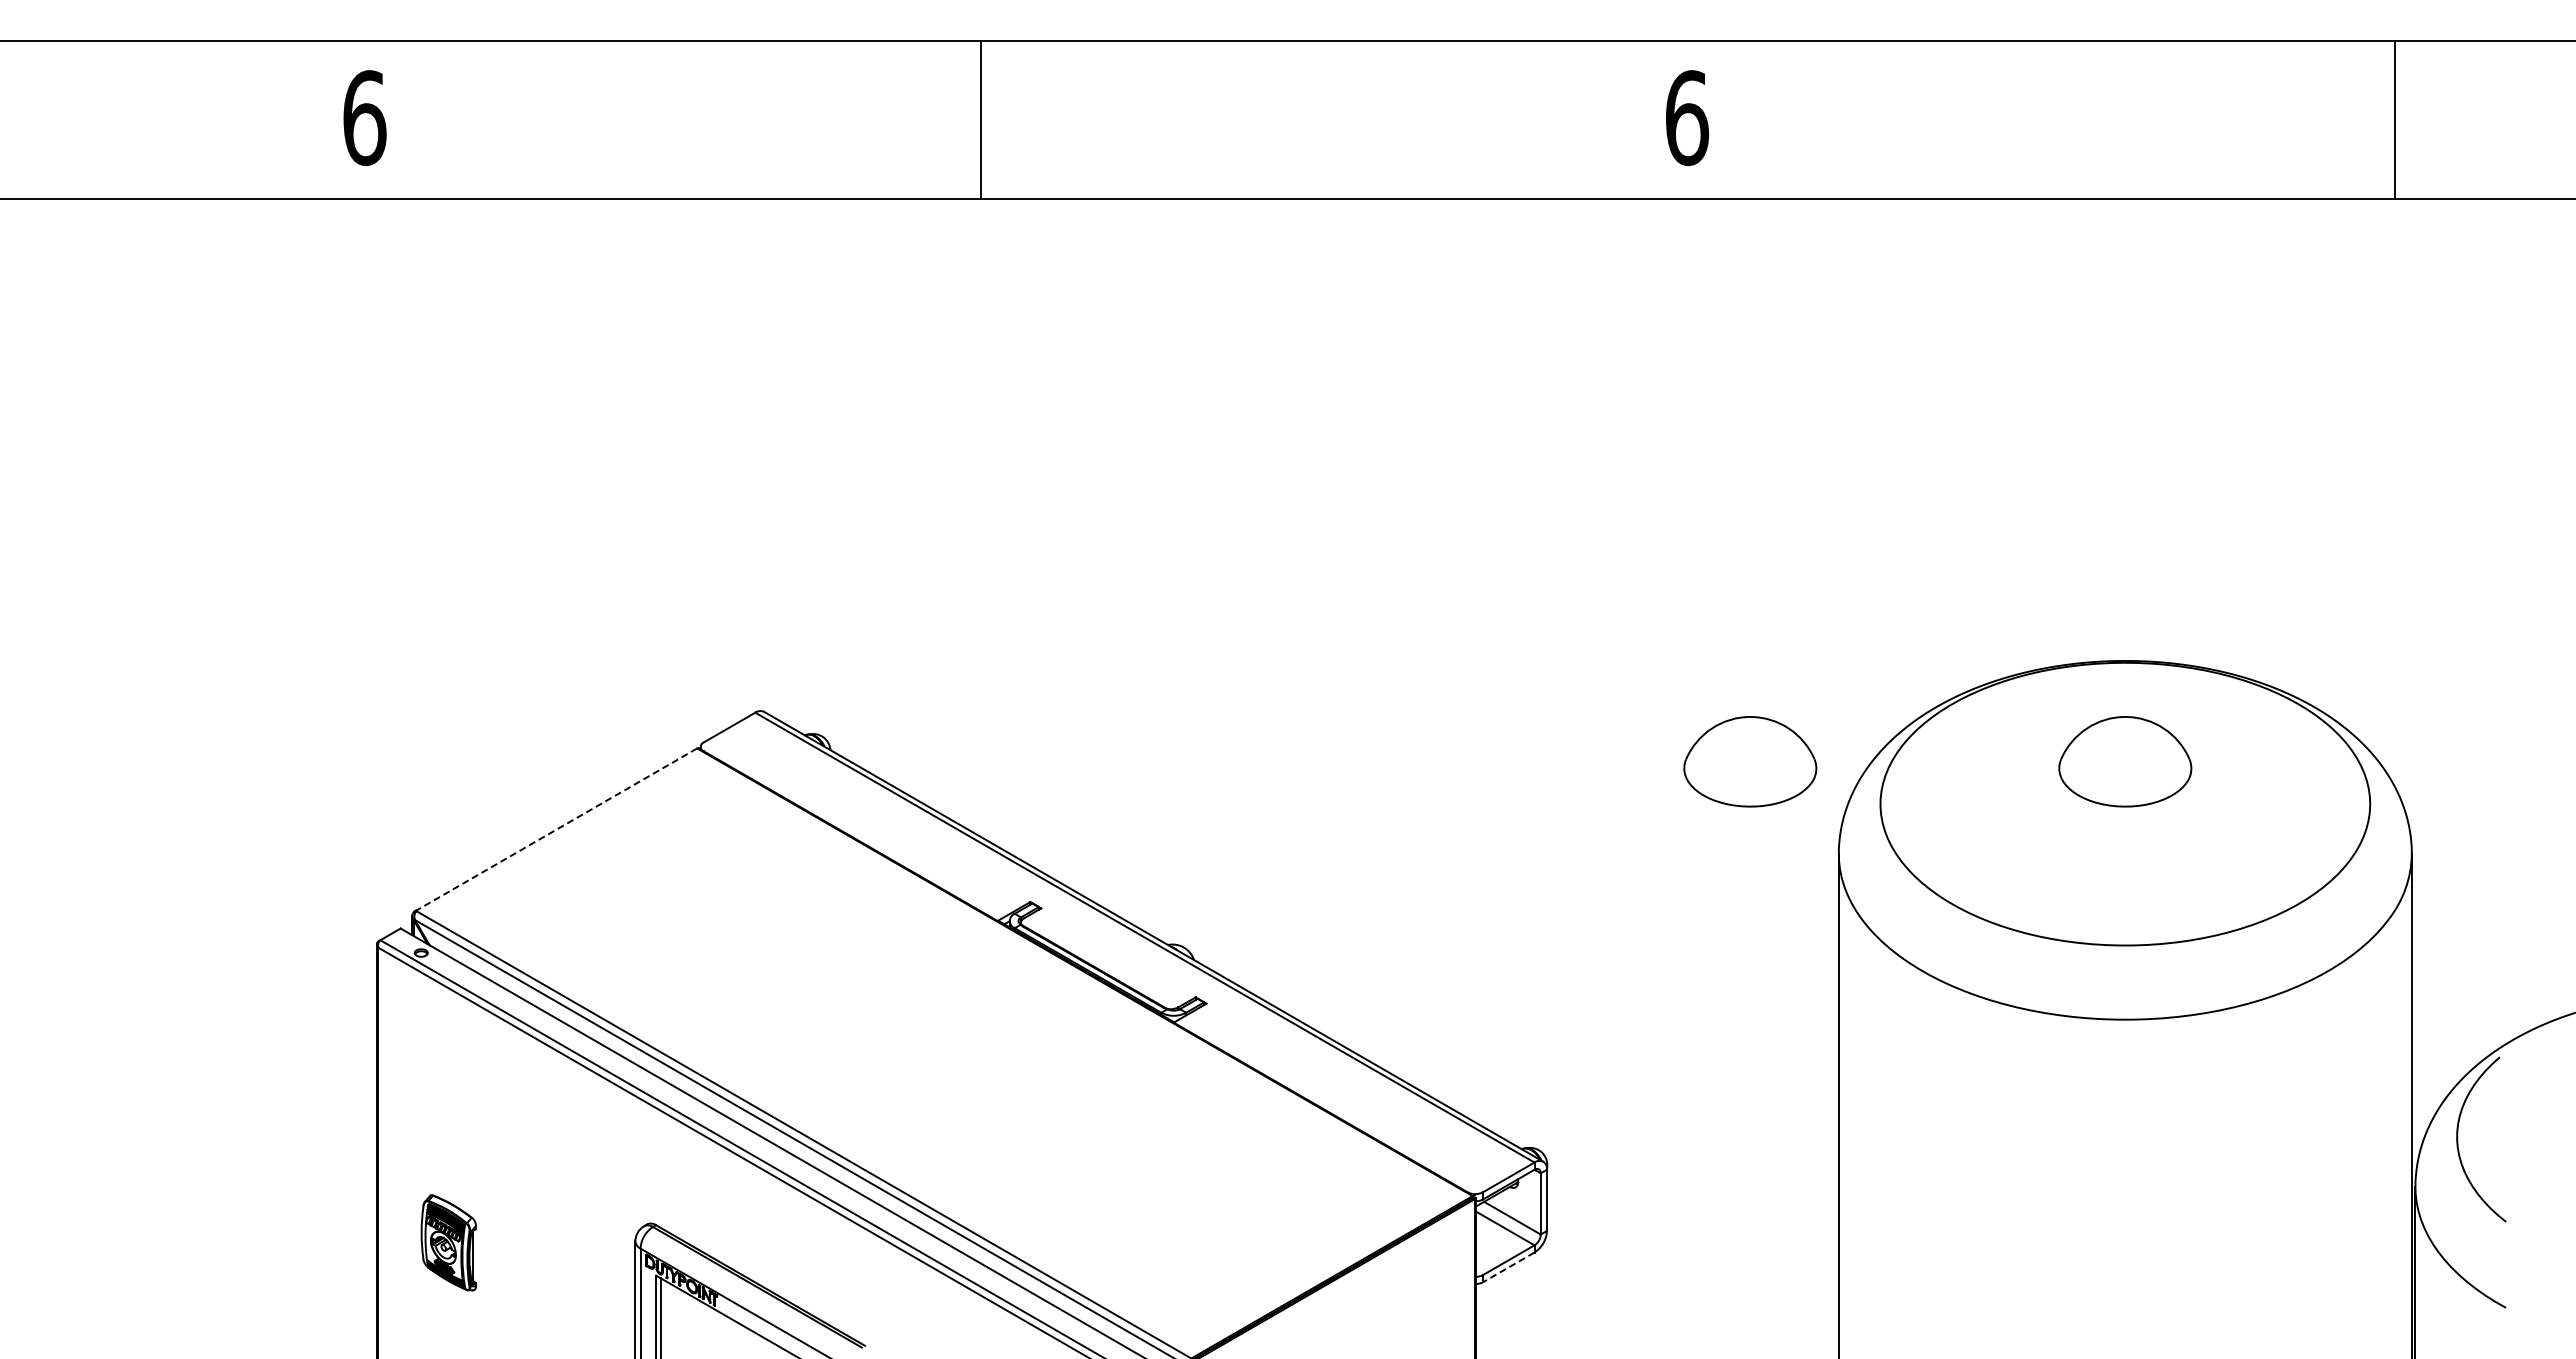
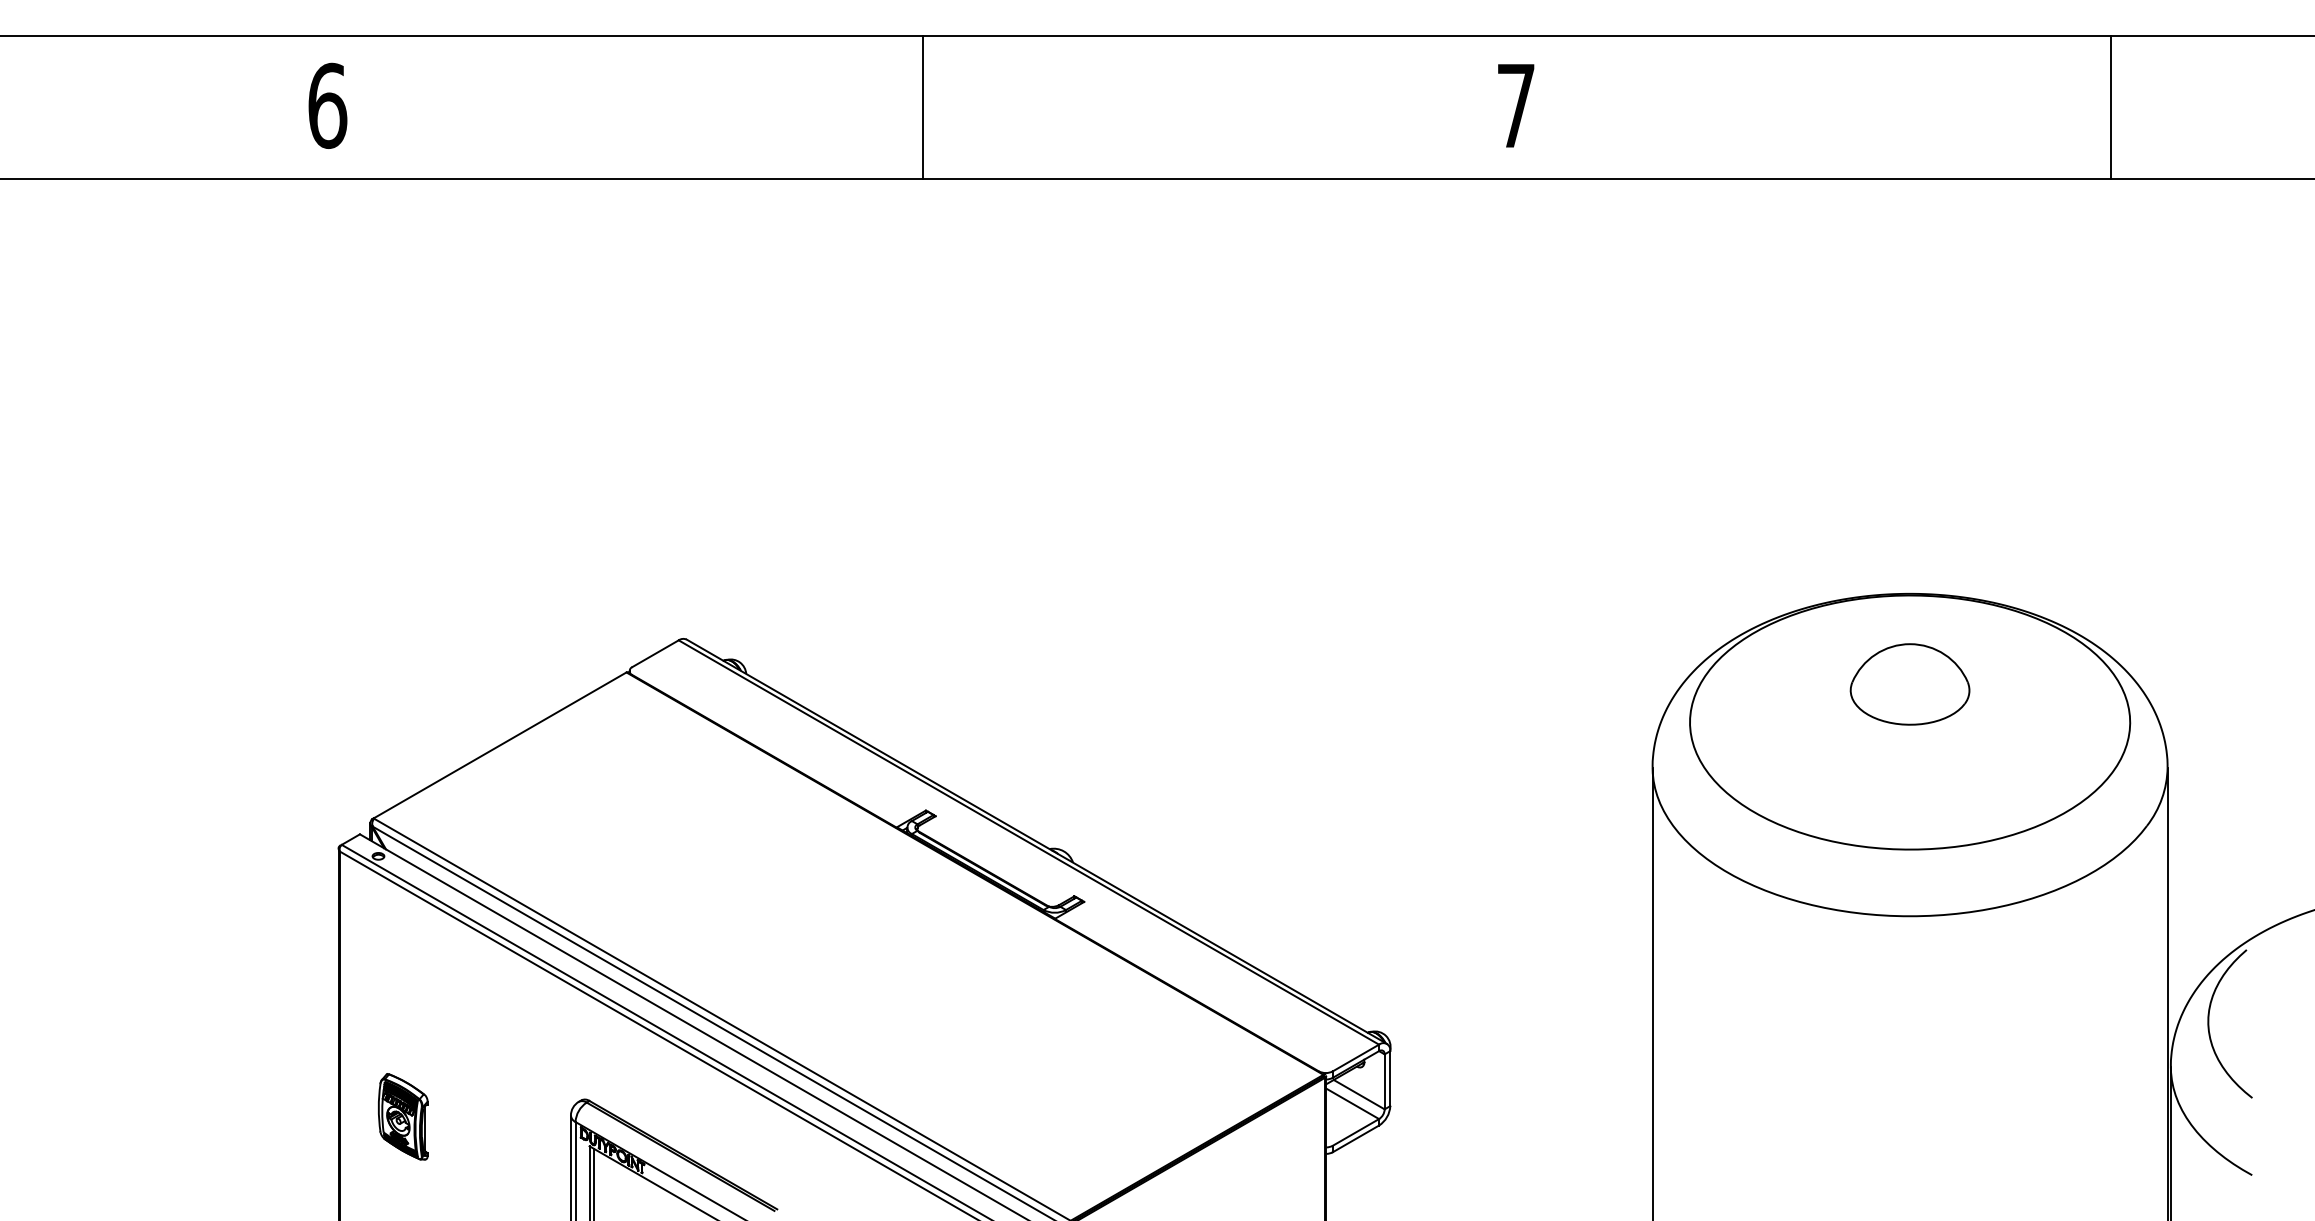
text: (1687, 118) -> (1516, 106), 6 -> 7
line: (980, 119) -> (922, 107), moved
line: (2395, 119) -> (2111, 107), moved
part: (1750, 761) -> (1573, 684), removed
line: (556, 829) -> (500, 745), dashed -> solid
line: (1508, 1267) -> (1355, 1138), dashed -> solid

